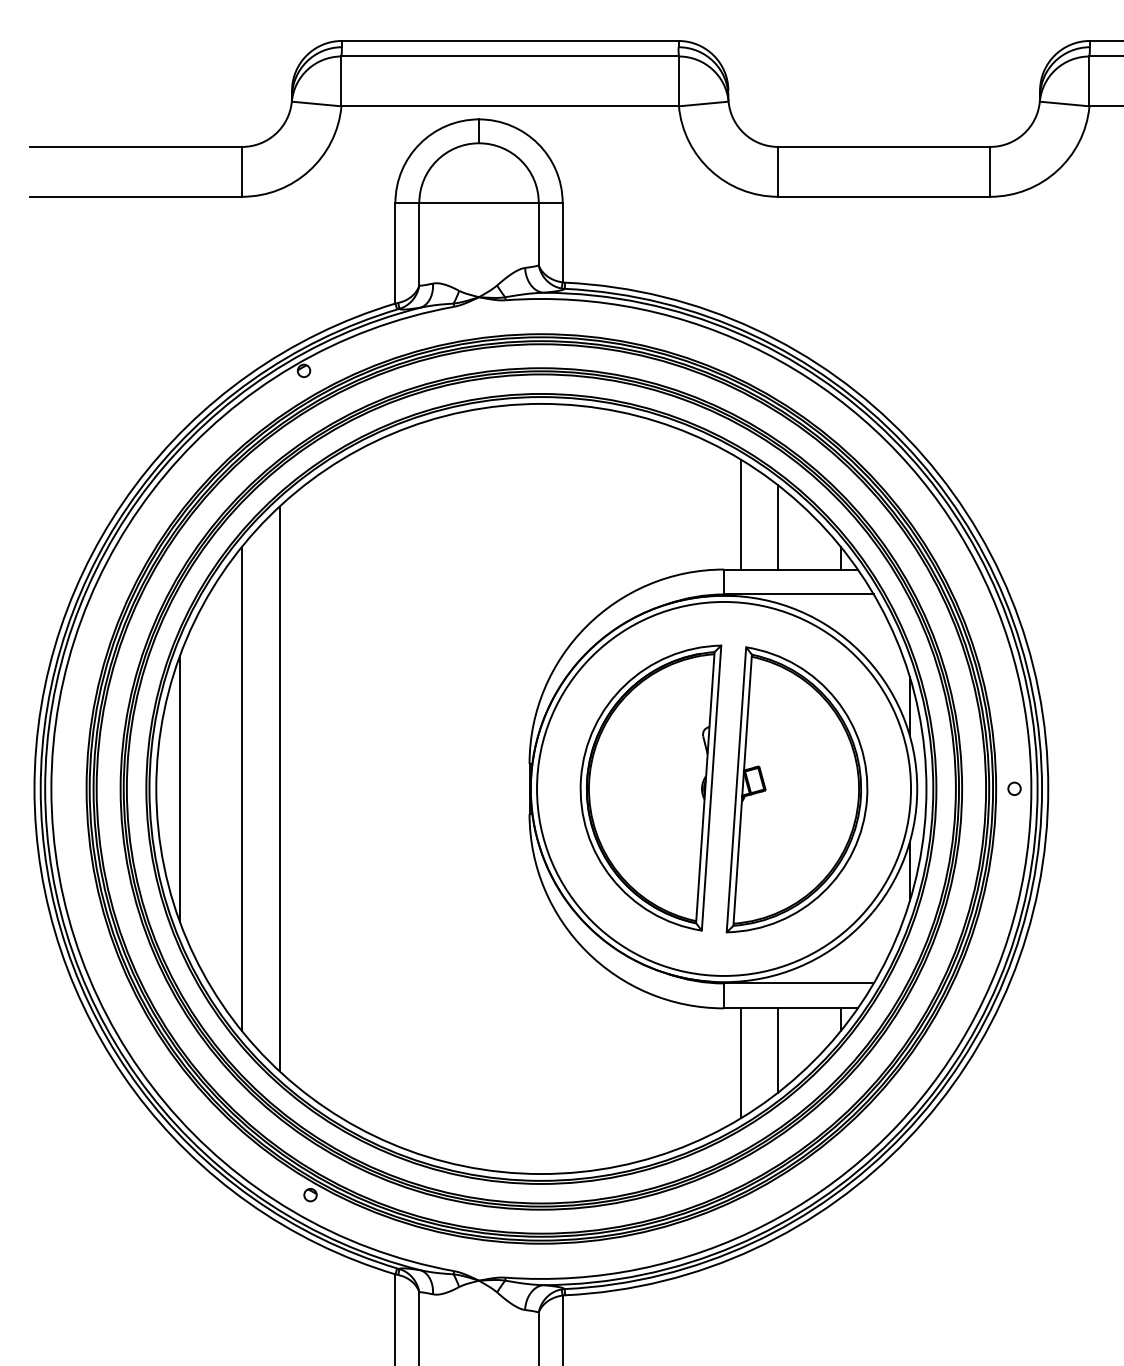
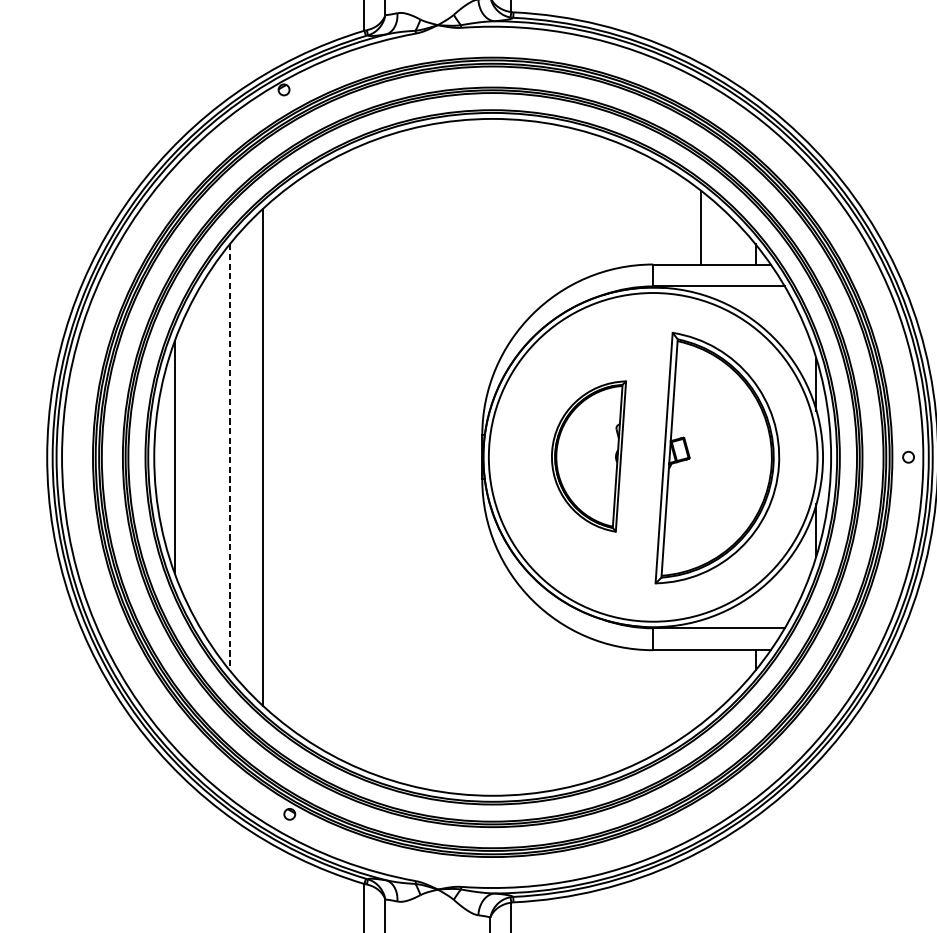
line: (740, 514) -> (667, 216), removed
part: (650, 787) -> (588, 456), size x0.6
line: (242, 789) -> (230, 457), solid -> dashed
line: (778, 1050) -> (701, 687), removed
line: (740, 1063) -> (667, 698), removed

